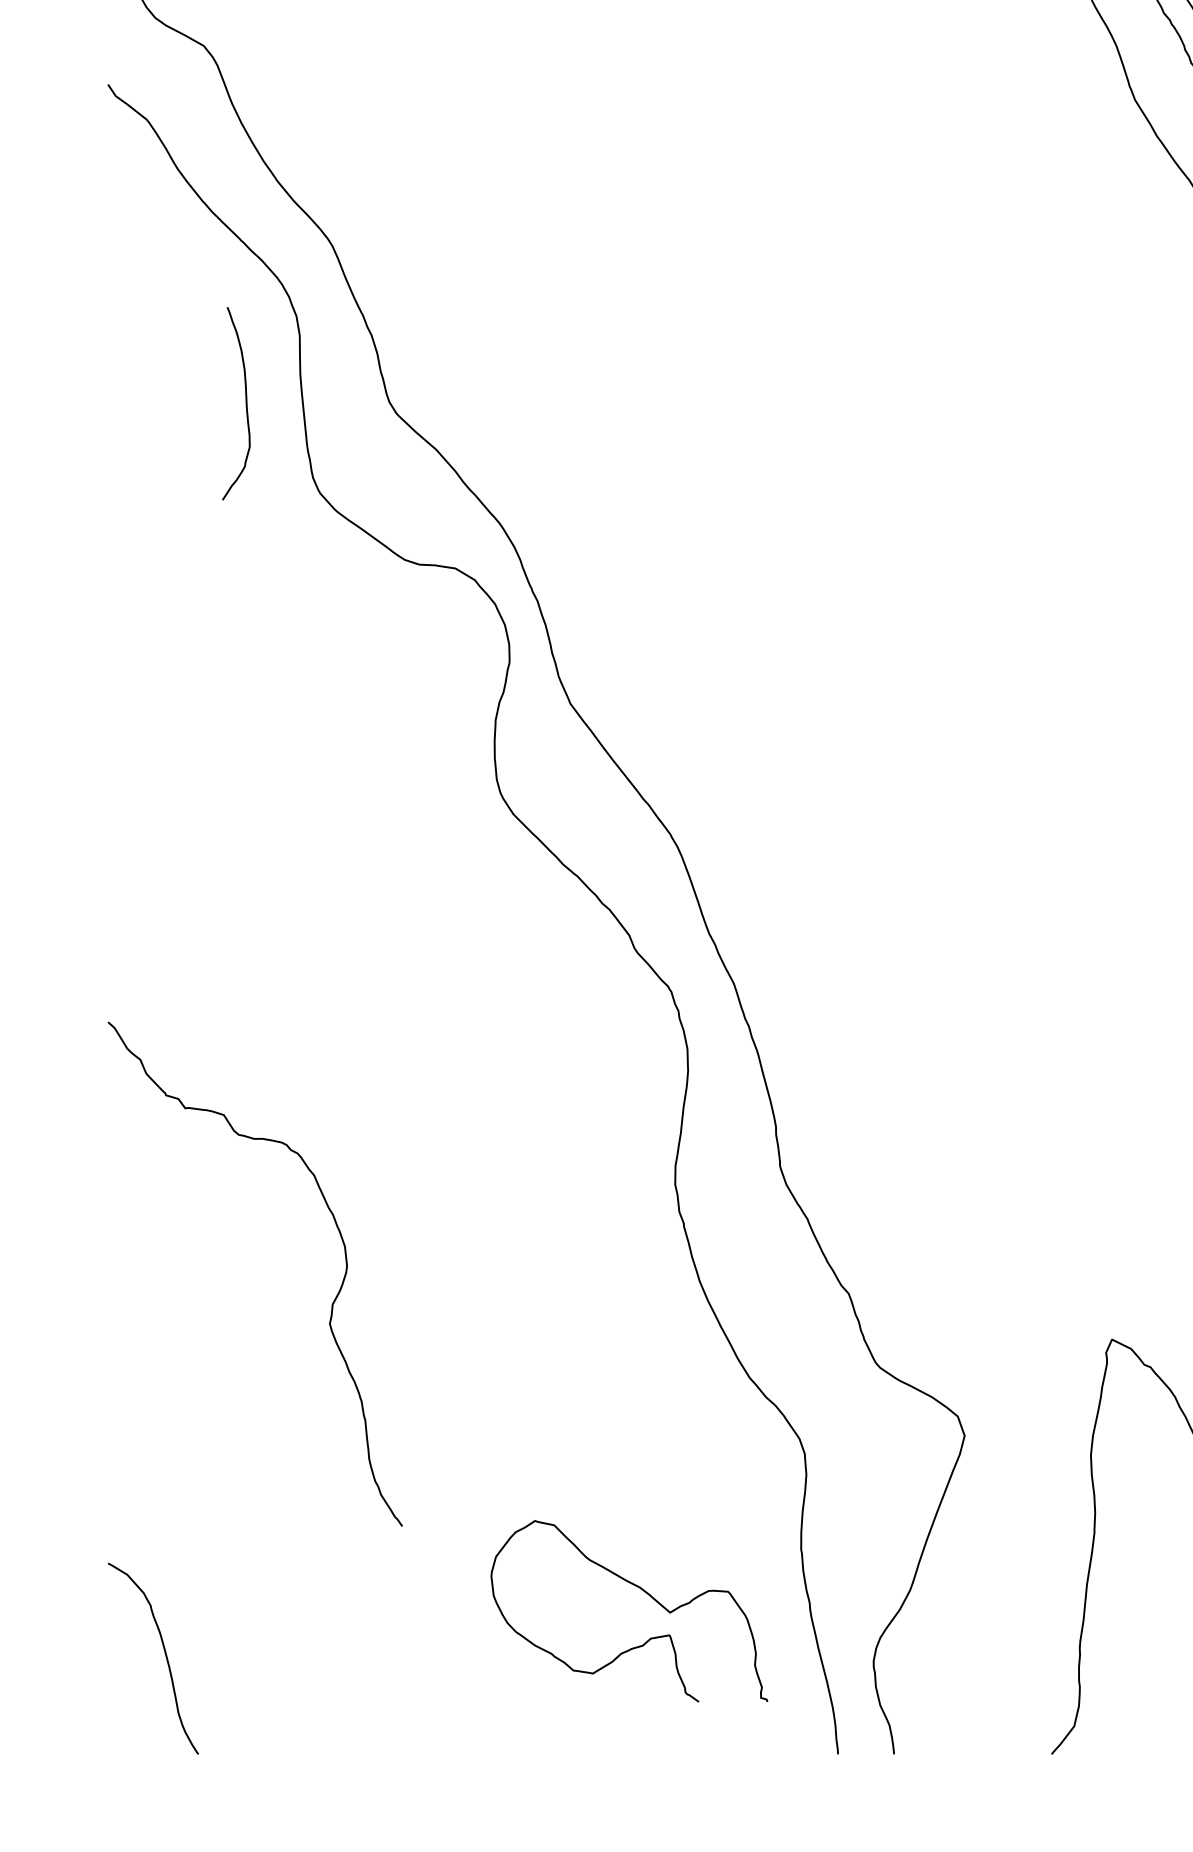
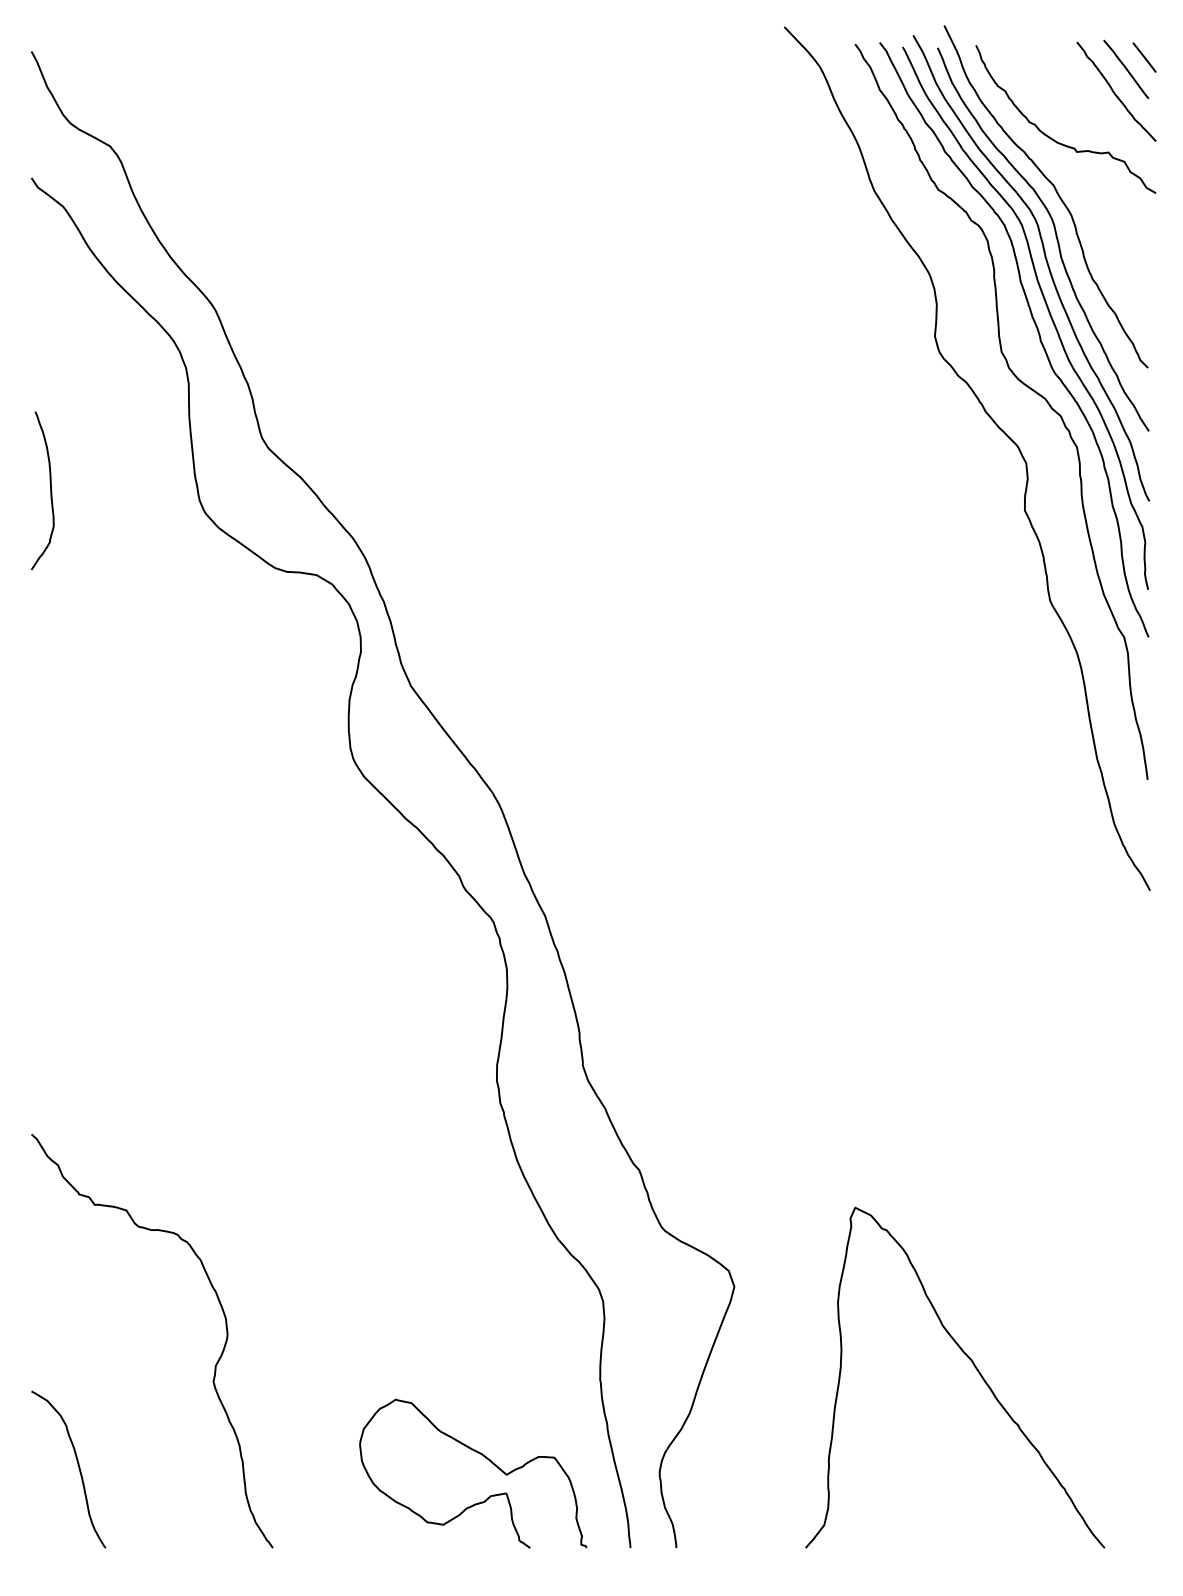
curve: (245, 403) -> (50, 490), moved
curve: (331, 1305) -> (214, 1366), moved
curve: (644, 1592) -> (485, 1458), moved

